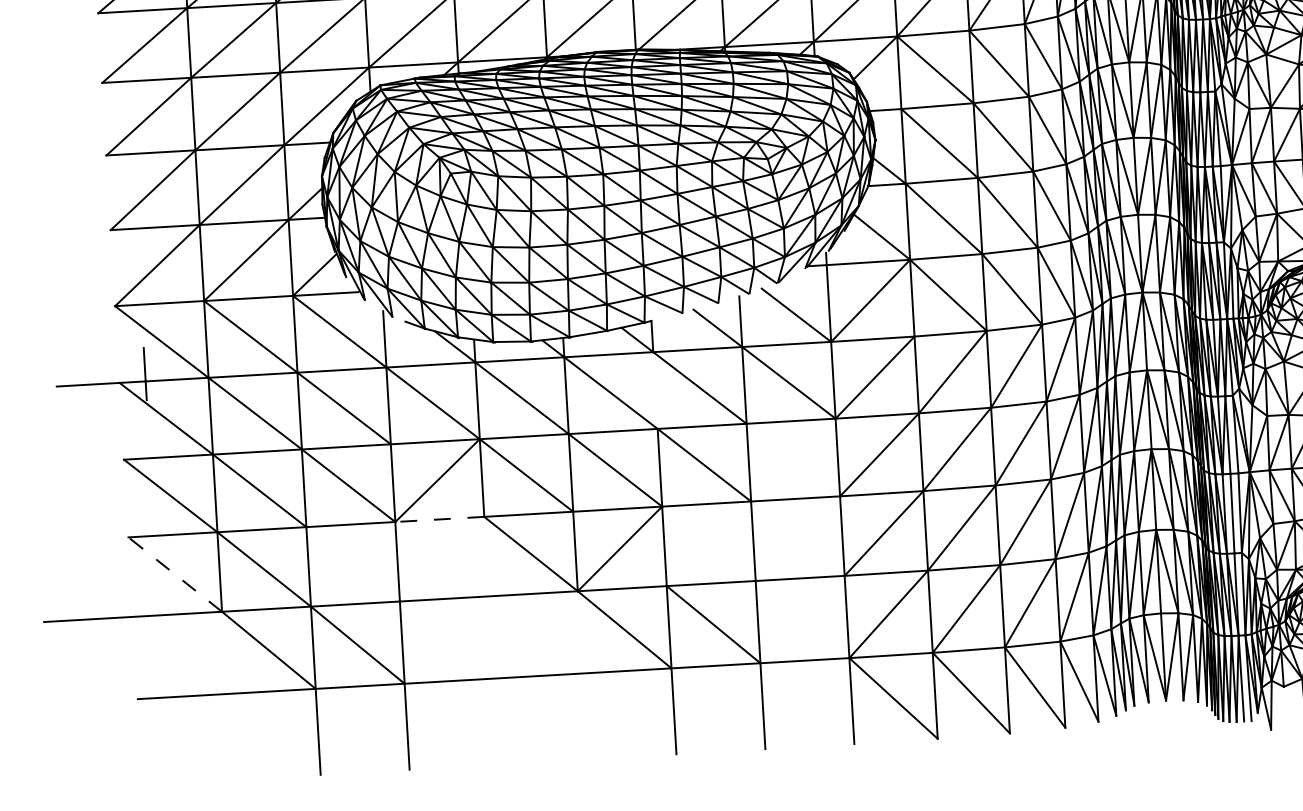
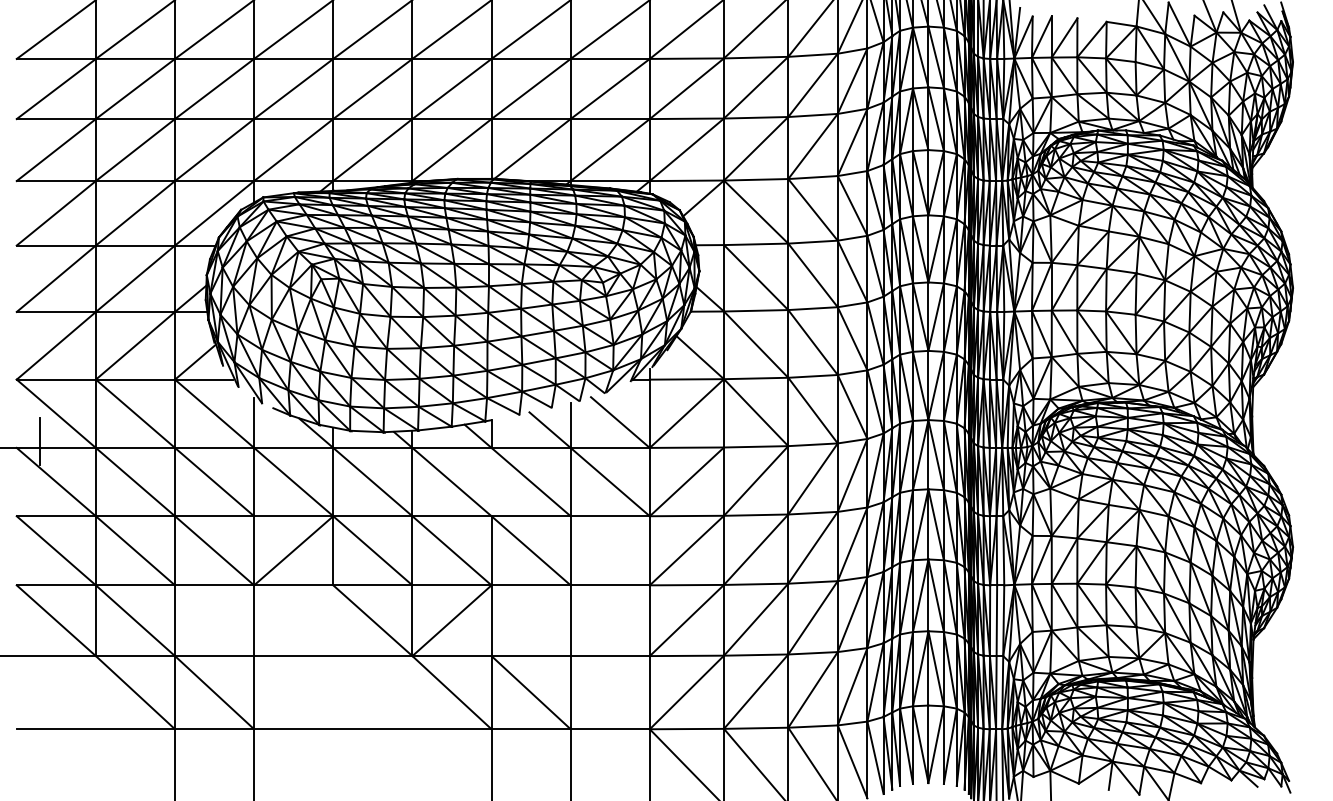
line: (439, 519) -> (293, 585), dashed -> solid
line: (174, 574) -> (55, 620), dashed -> solid

